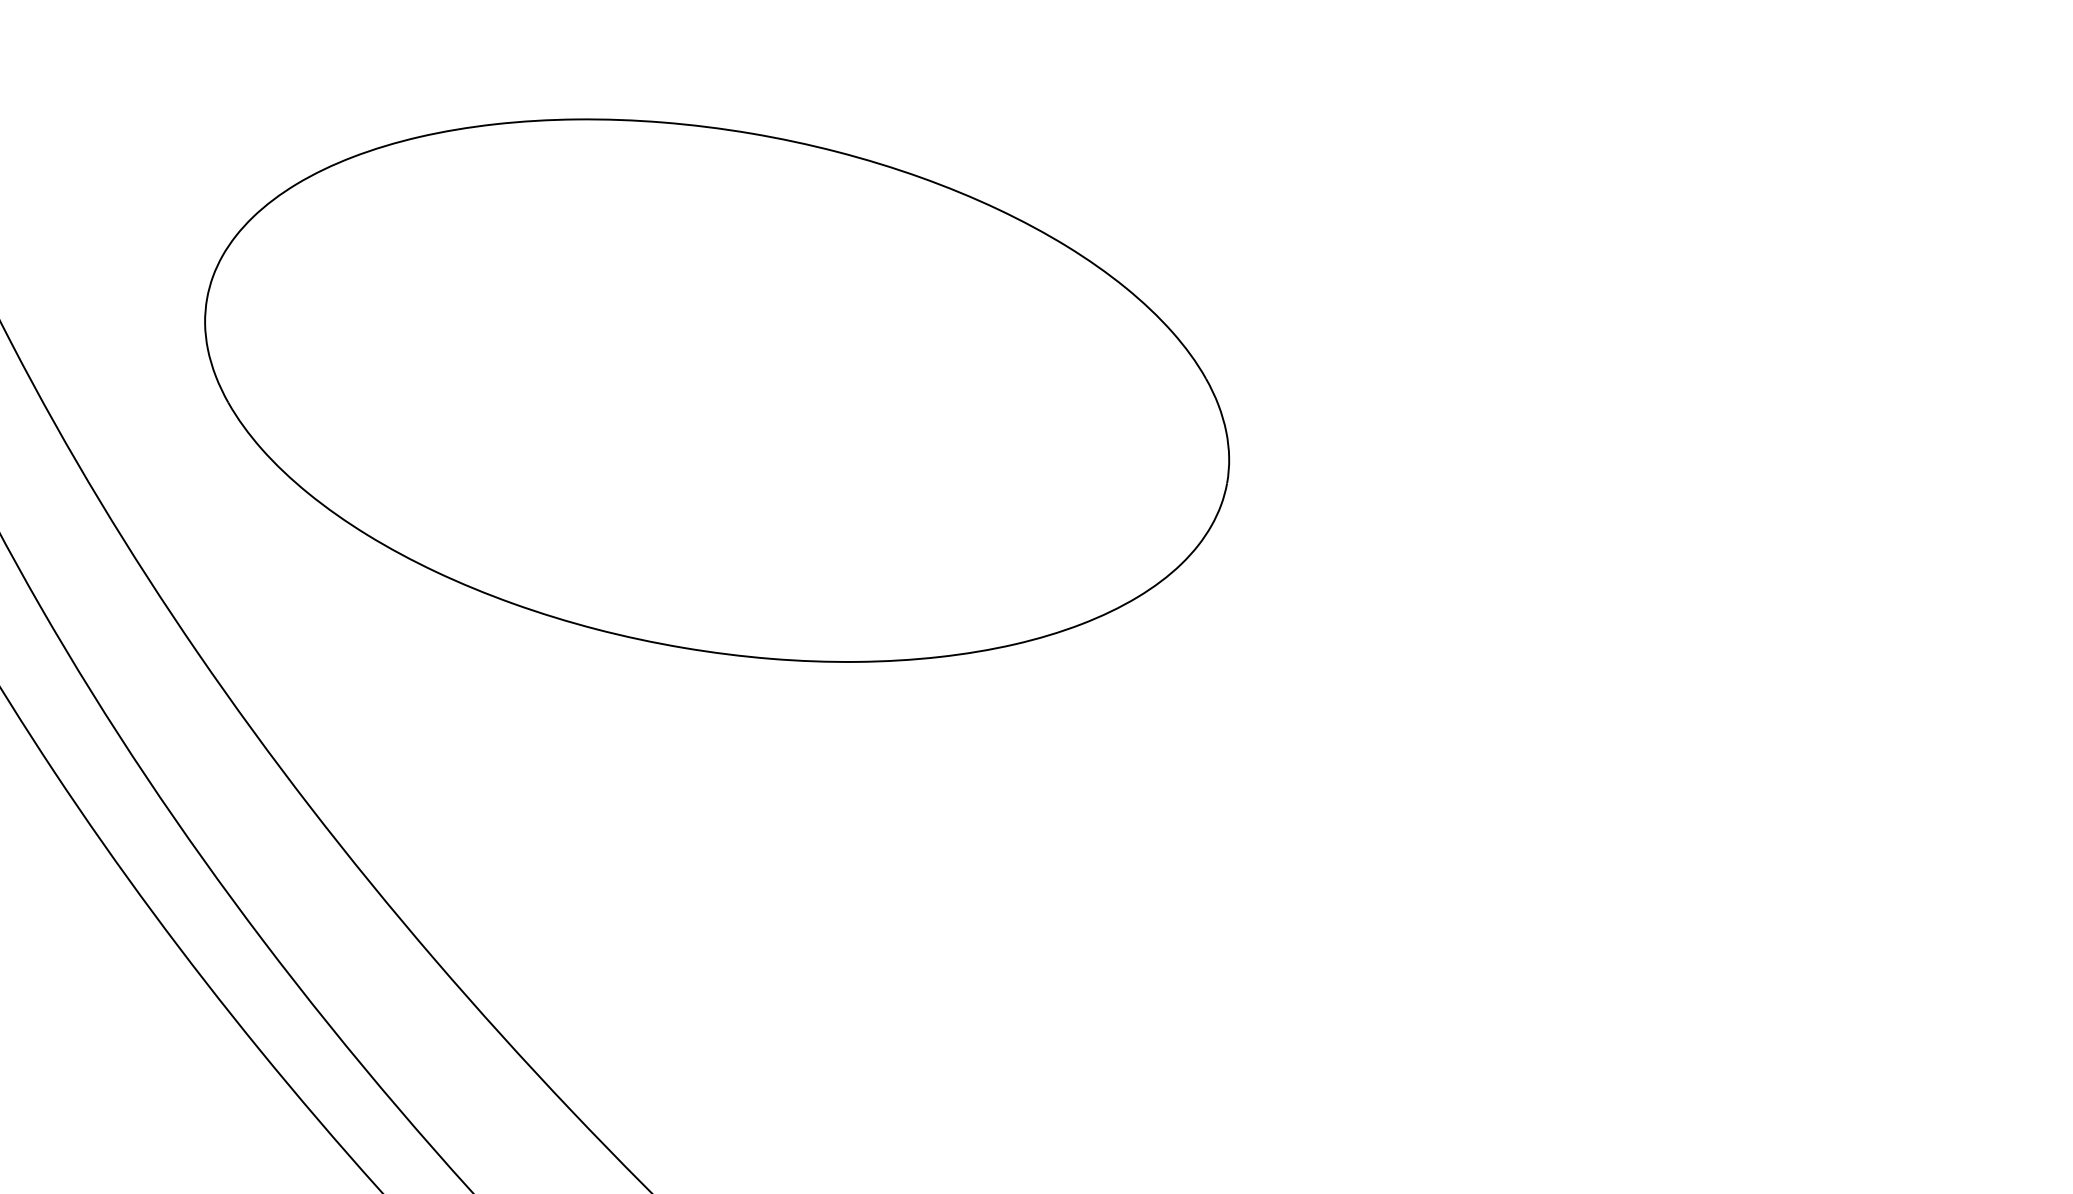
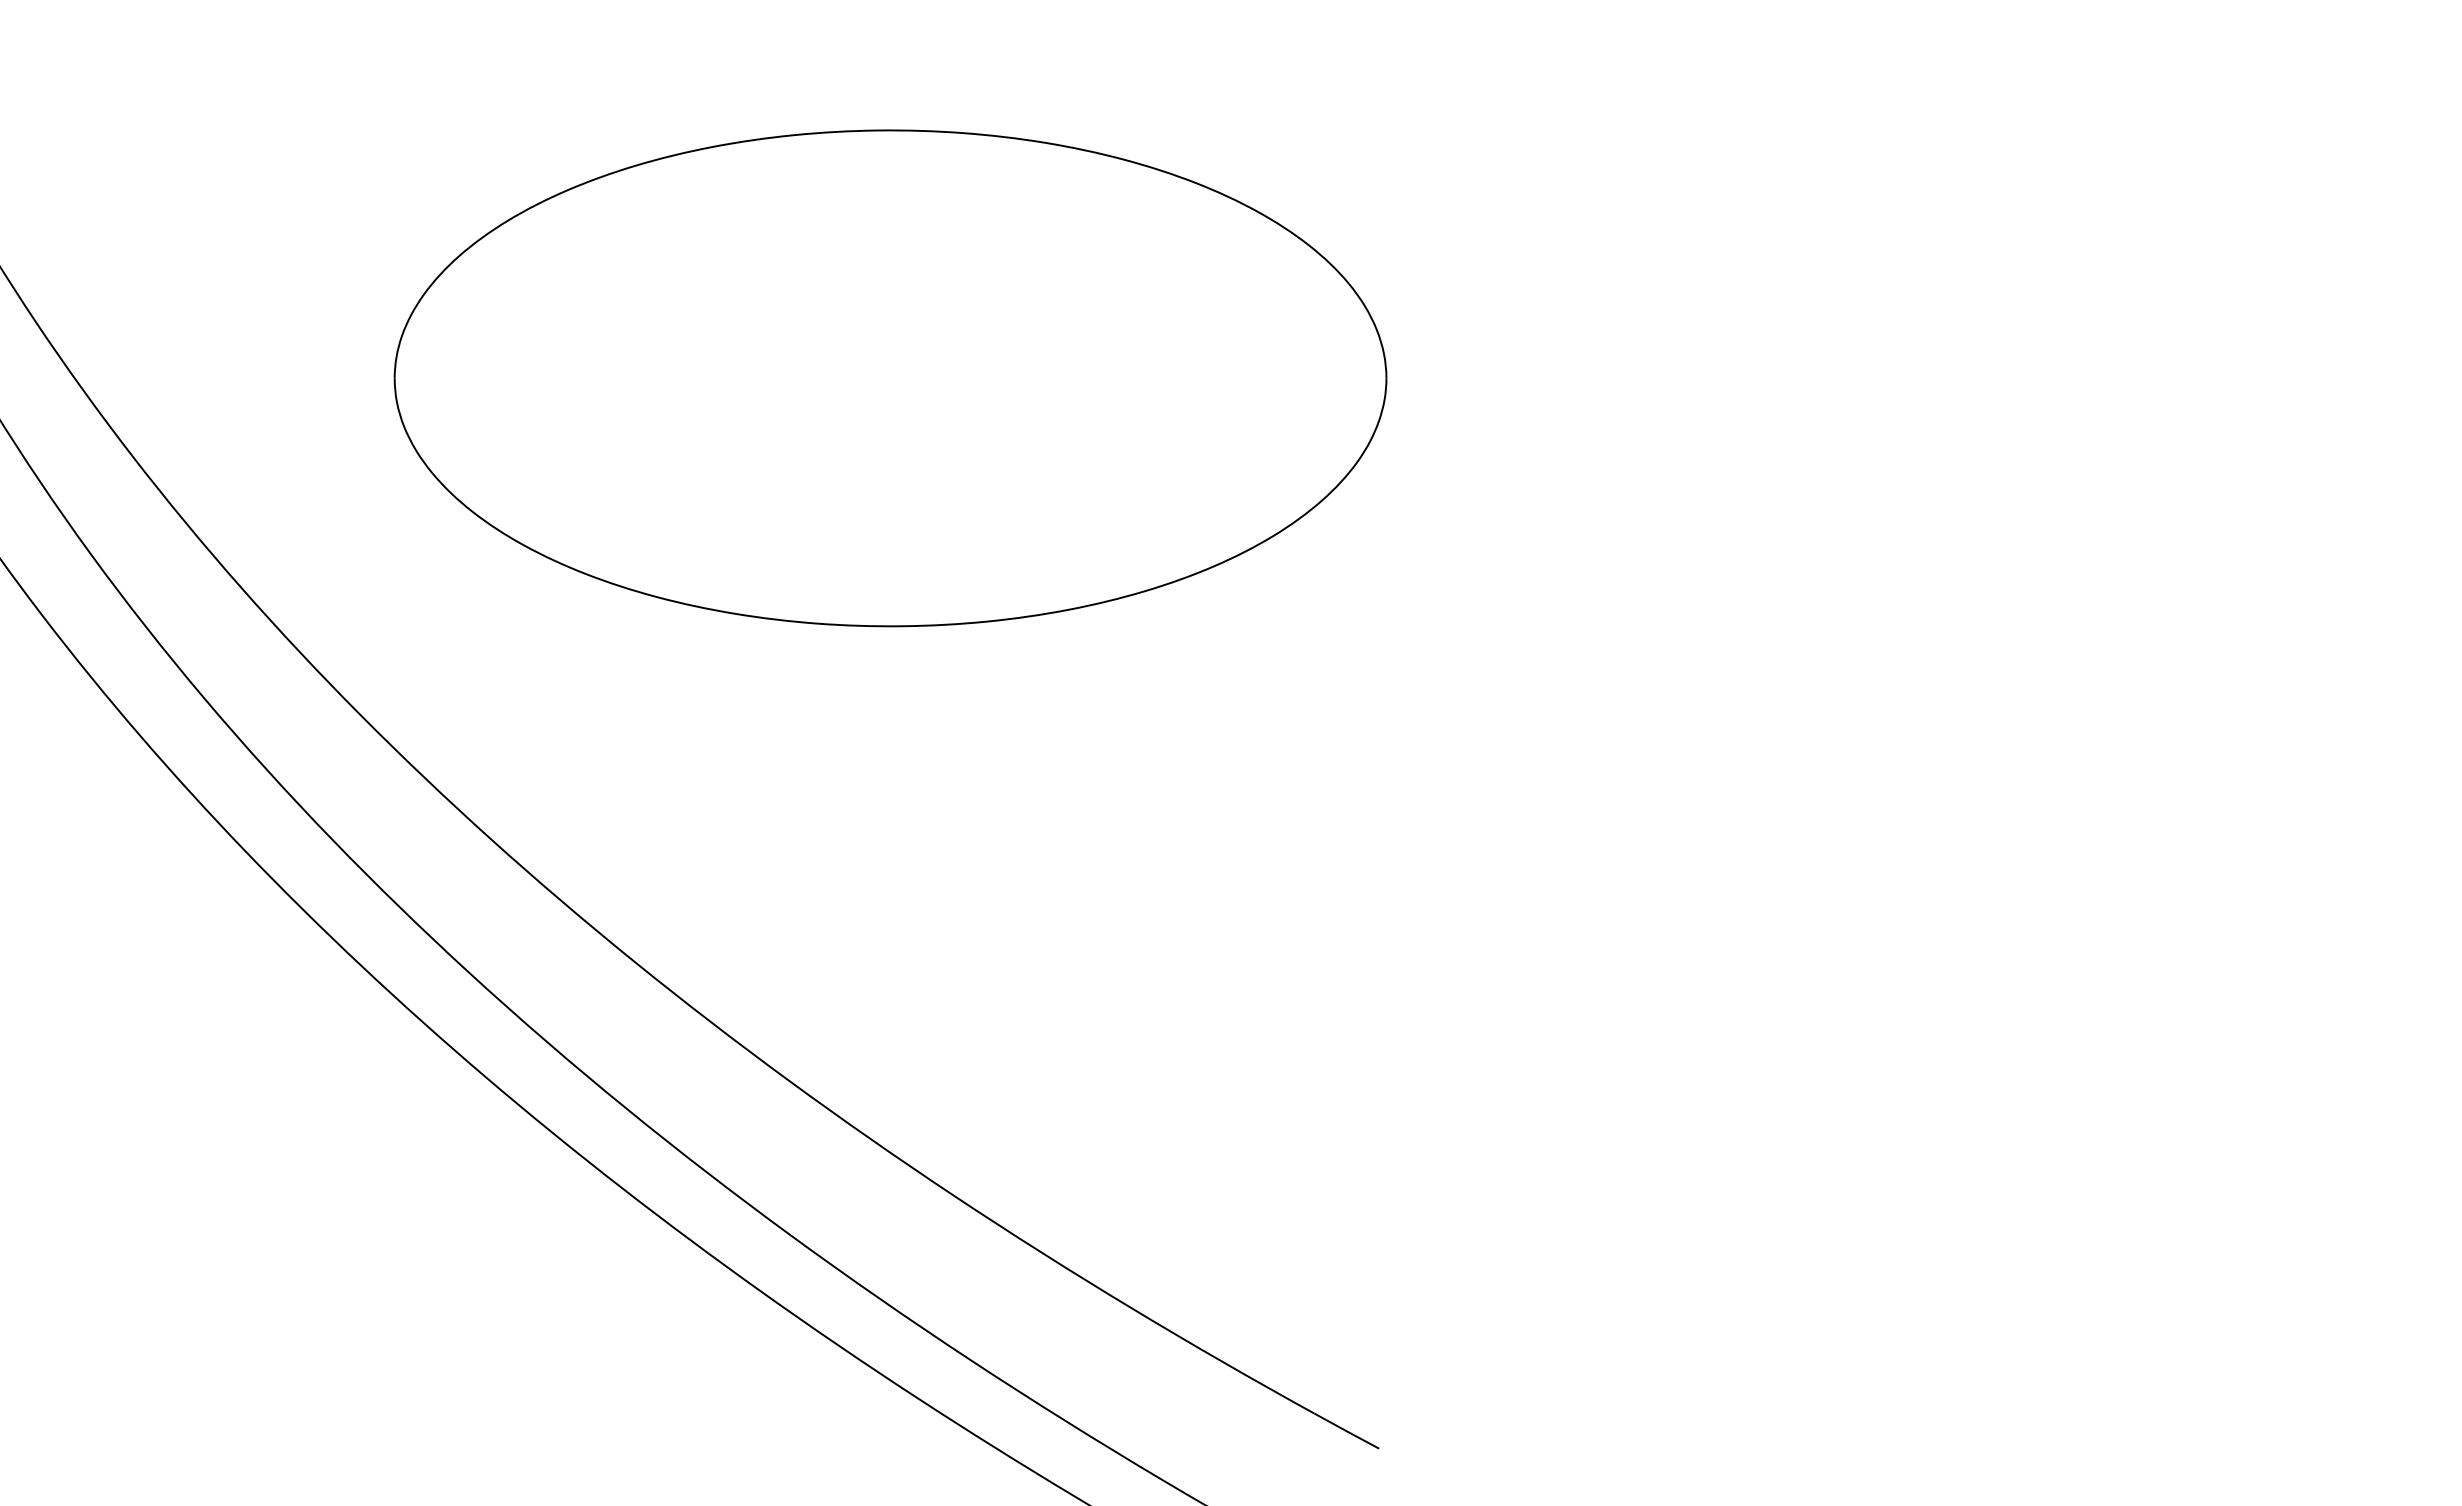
part: (717, 390) -> (890, 378), moved

